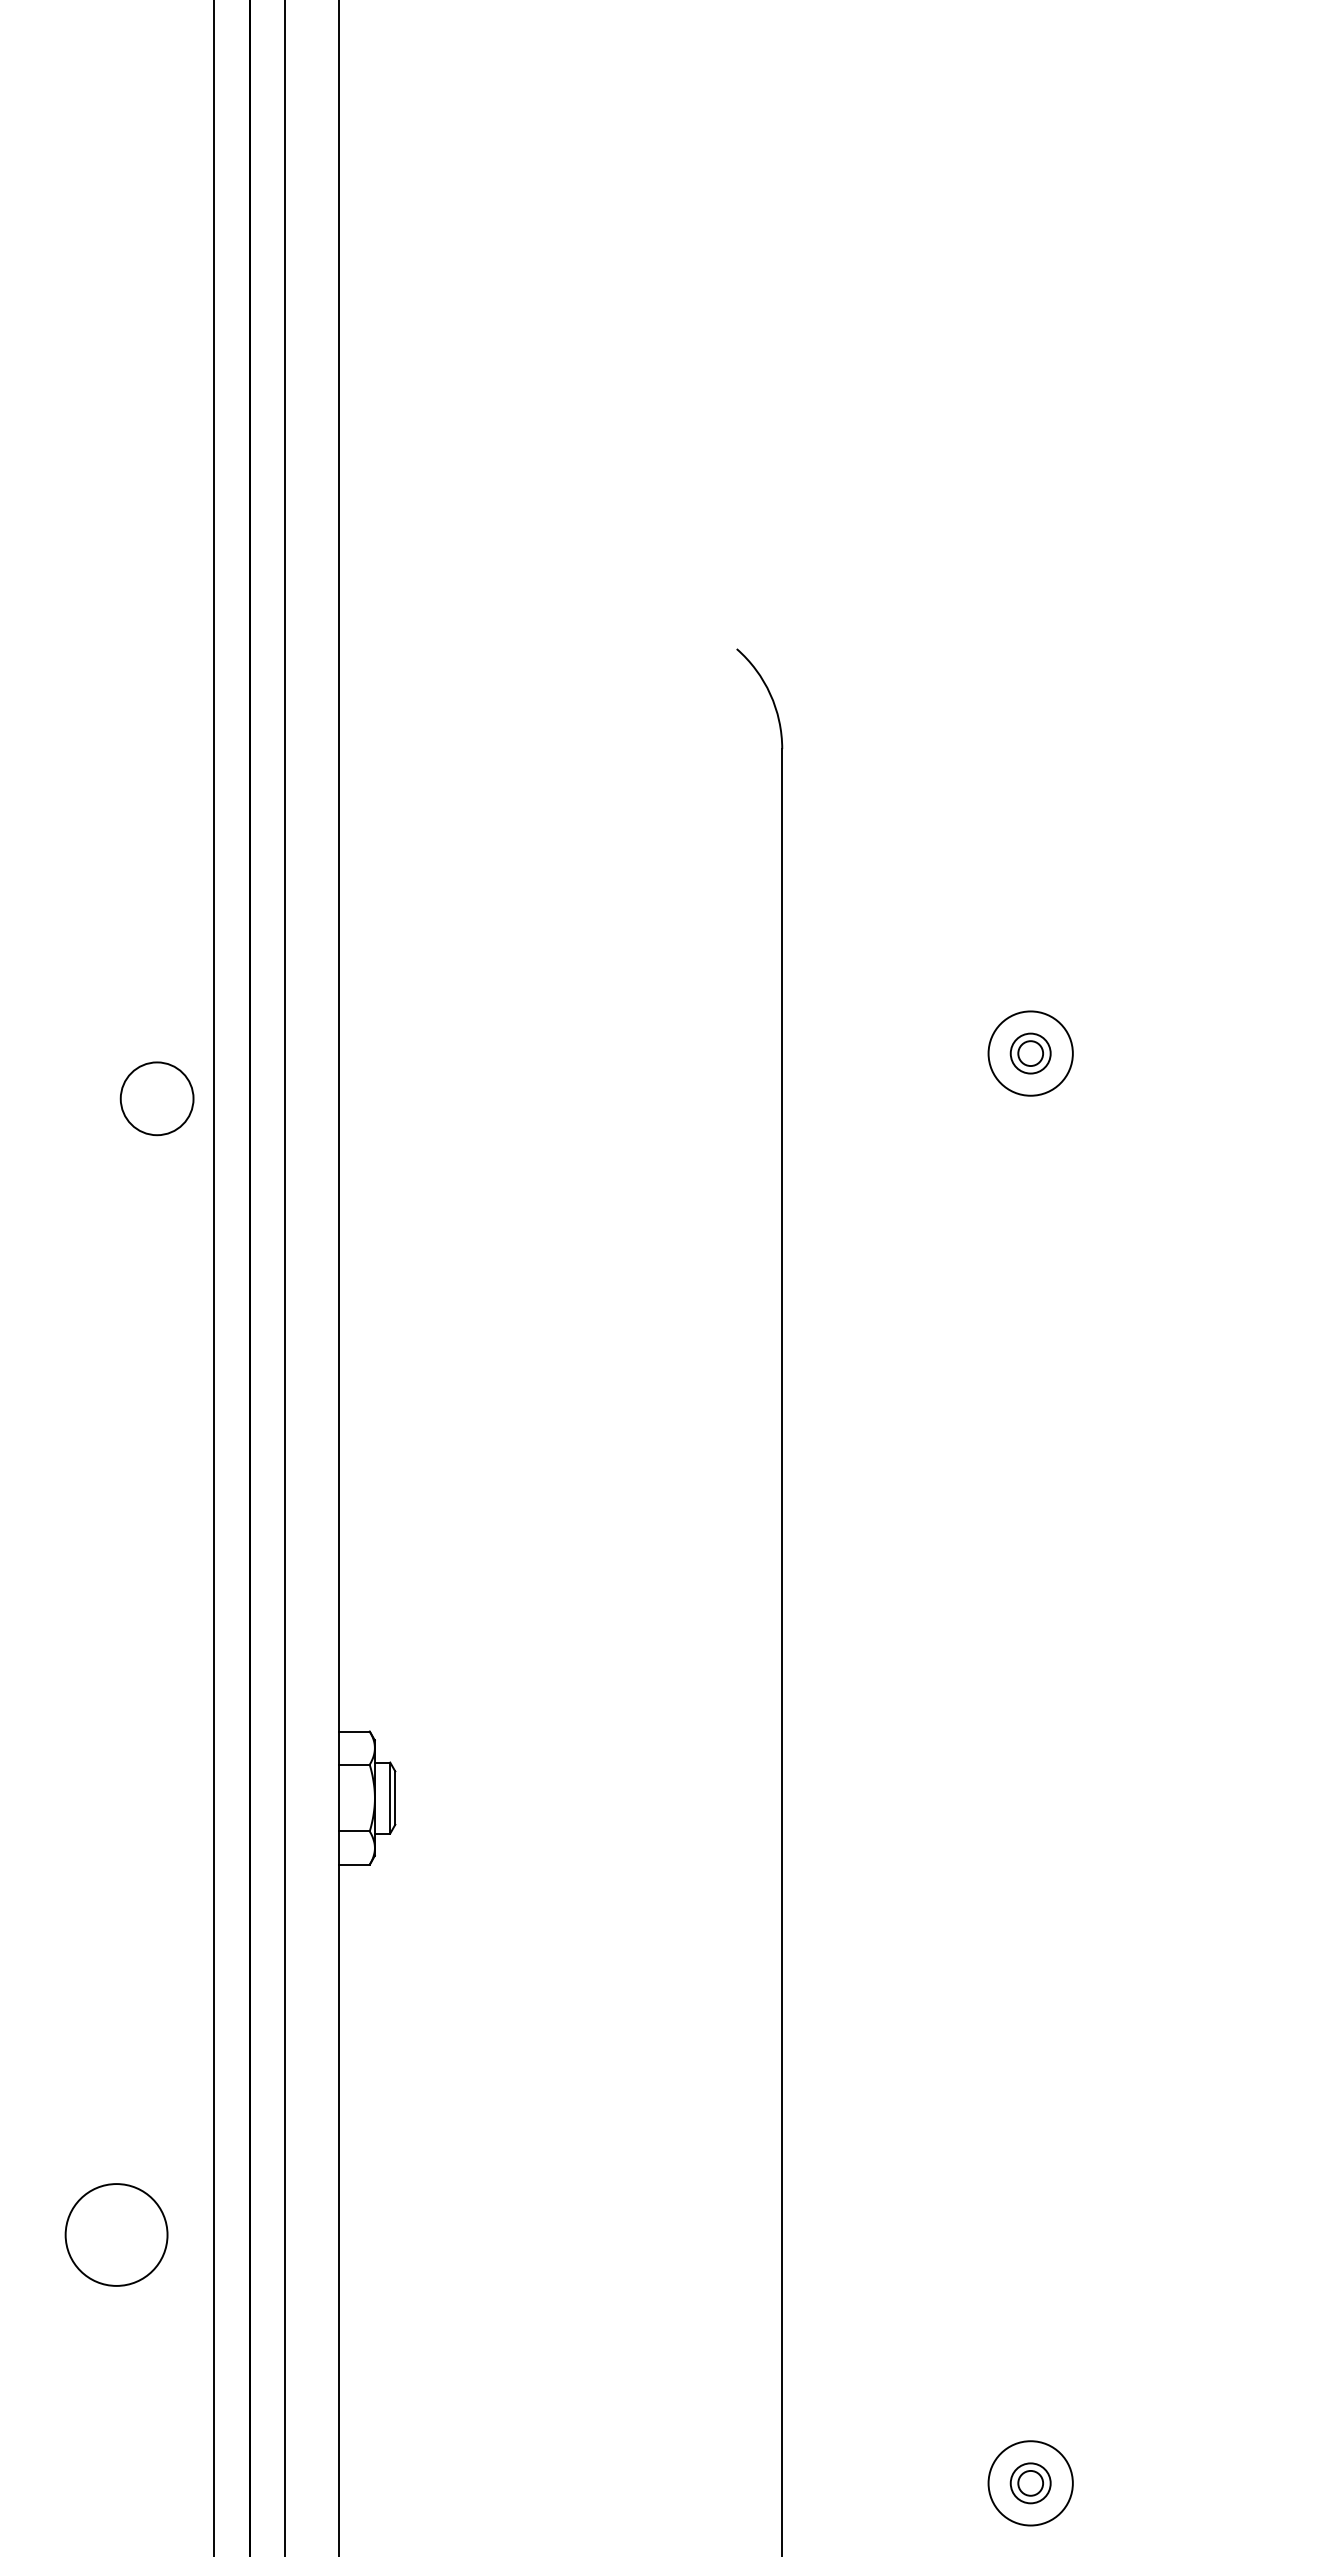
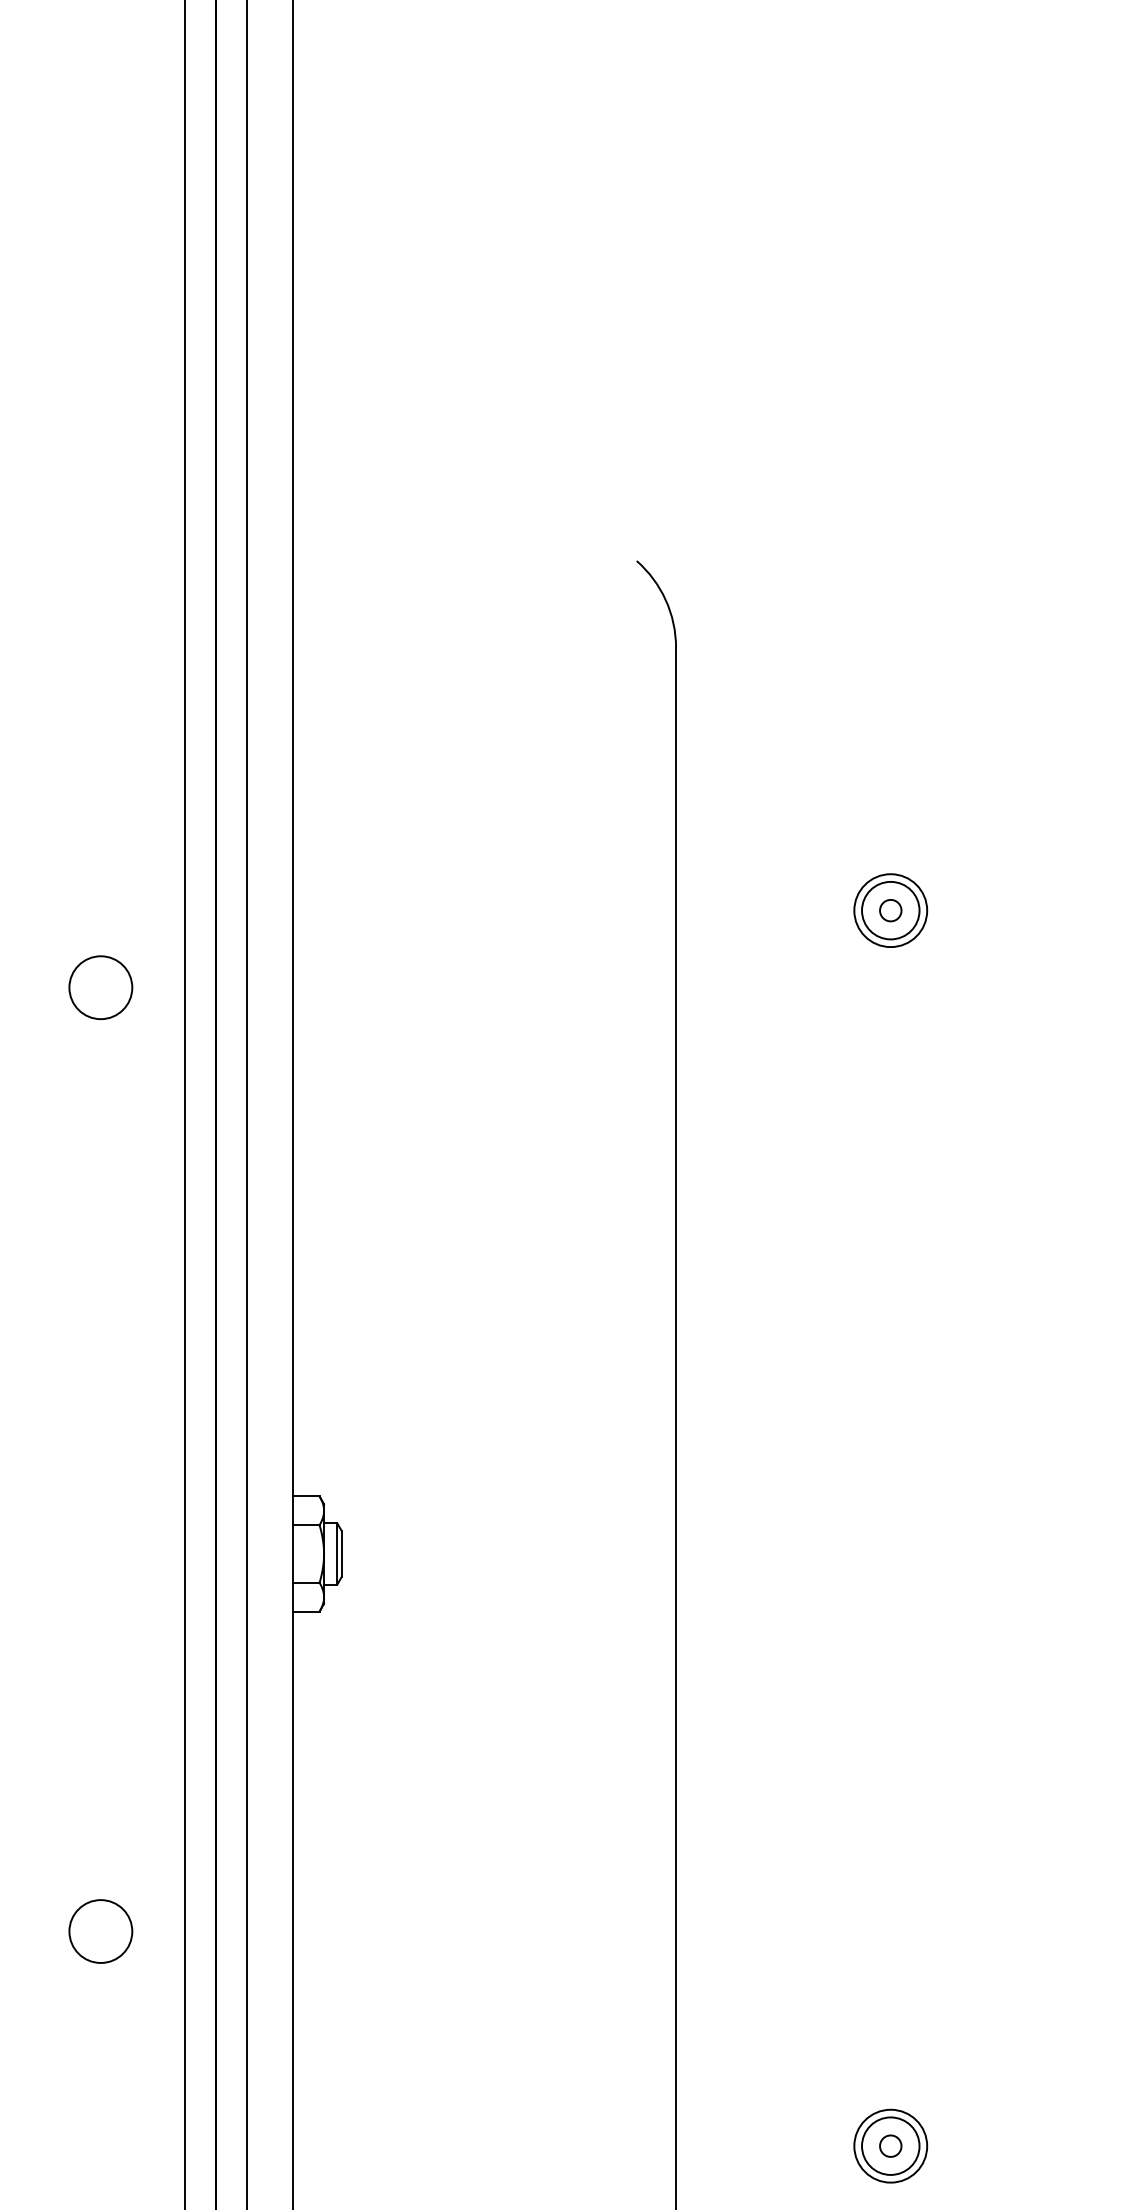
circle: (1030, 1053) -> (890, 910), size x1.67
circle: (156, 1098) -> (100, 987), moved
circle: (116, 2234) -> (100, 1931), size x0.71
circle: (1030, 2482) -> (890, 2145), size x1.67

